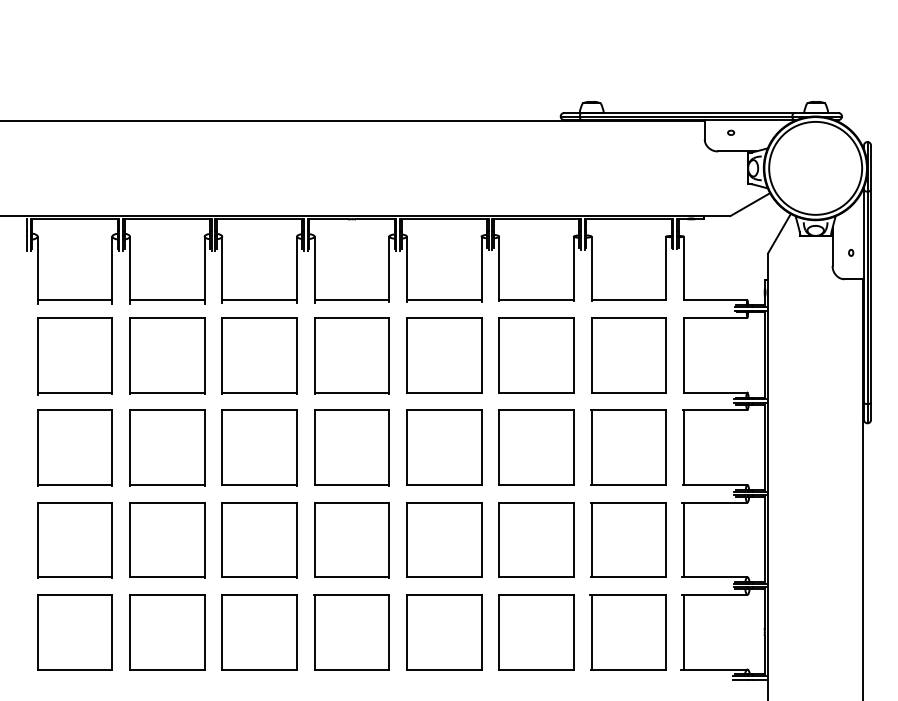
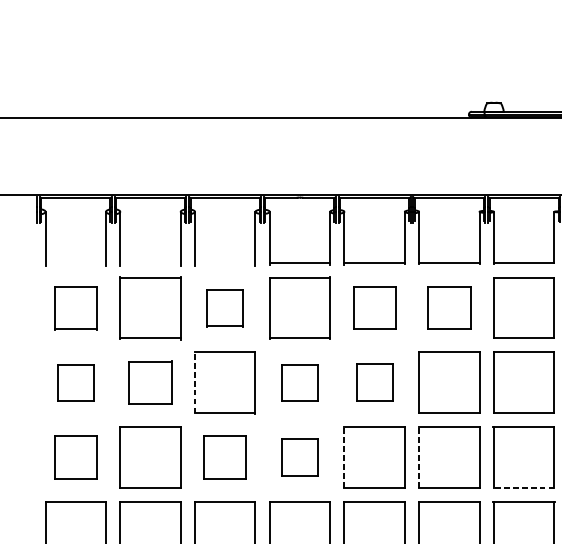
line: (74, 300) -> (75, 263), removed
line: (166, 300) -> (149, 263), removed
line: (259, 300) -> (225, 263), removed
part: (259, 355) -> (225, 308), size x0.6
part: (444, 355) -> (374, 308), size x0.7
part: (536, 355) -> (449, 308), size x0.7
part: (74, 356) -> (75, 308), size x0.7
part: (74, 447) -> (75, 382), size x0.6
part: (167, 447) -> (150, 382), size x0.7
line: (222, 447) -> (195, 382), solid -> dashed
part: (351, 447) -> (299, 382), size x0.6
part: (444, 447) -> (374, 382), size x0.6
line: (406, 539) -> (344, 456), solid -> dashed
line: (499, 539) -> (419, 456), solid -> dashed
part: (74, 540) -> (75, 457), size x0.7
part: (259, 540) -> (225, 457), size x0.7
part: (351, 540) -> (299, 457), size x0.6
line: (628, 577) -> (523, 487), solid -> dashed

